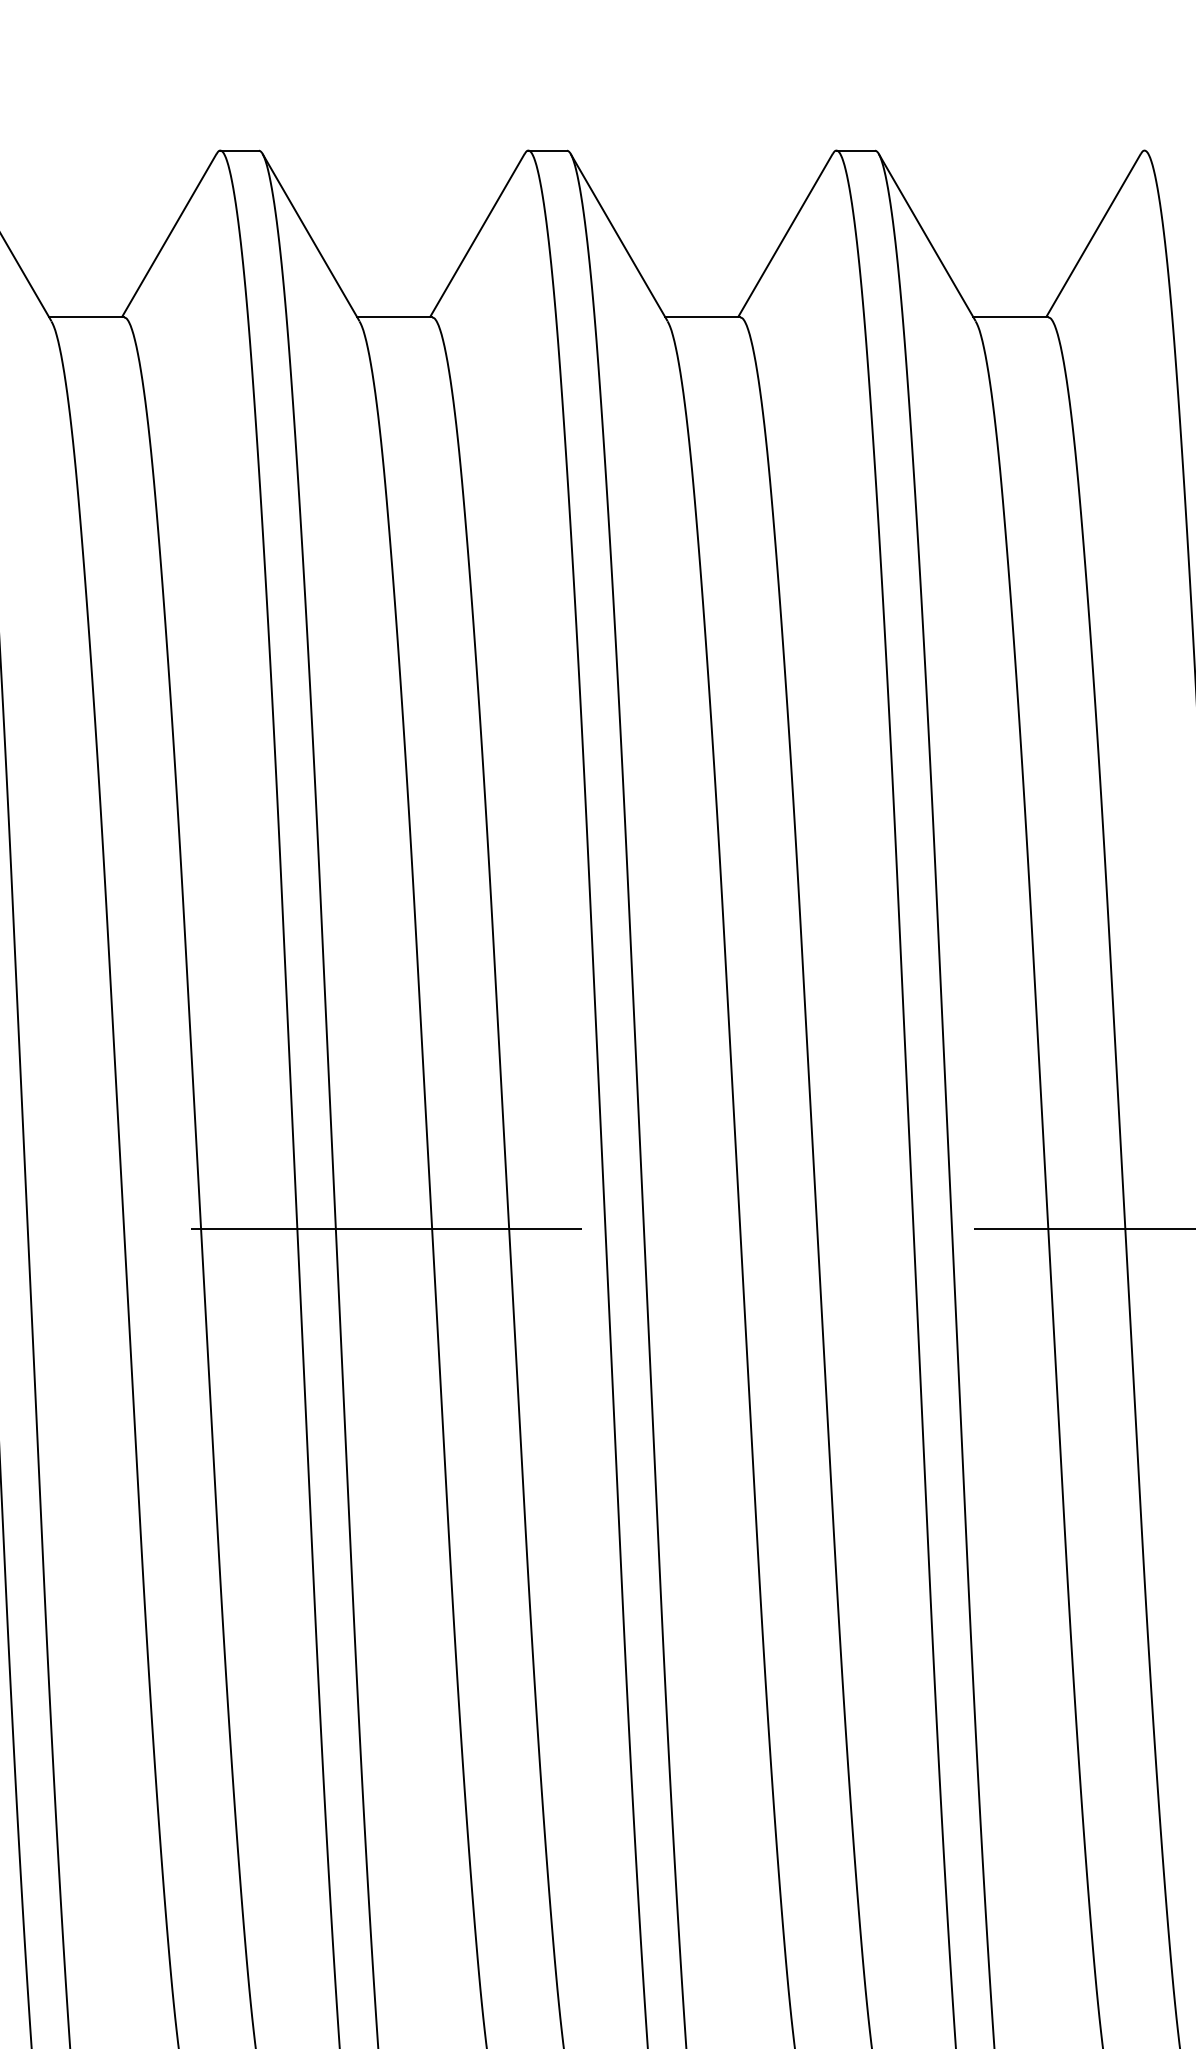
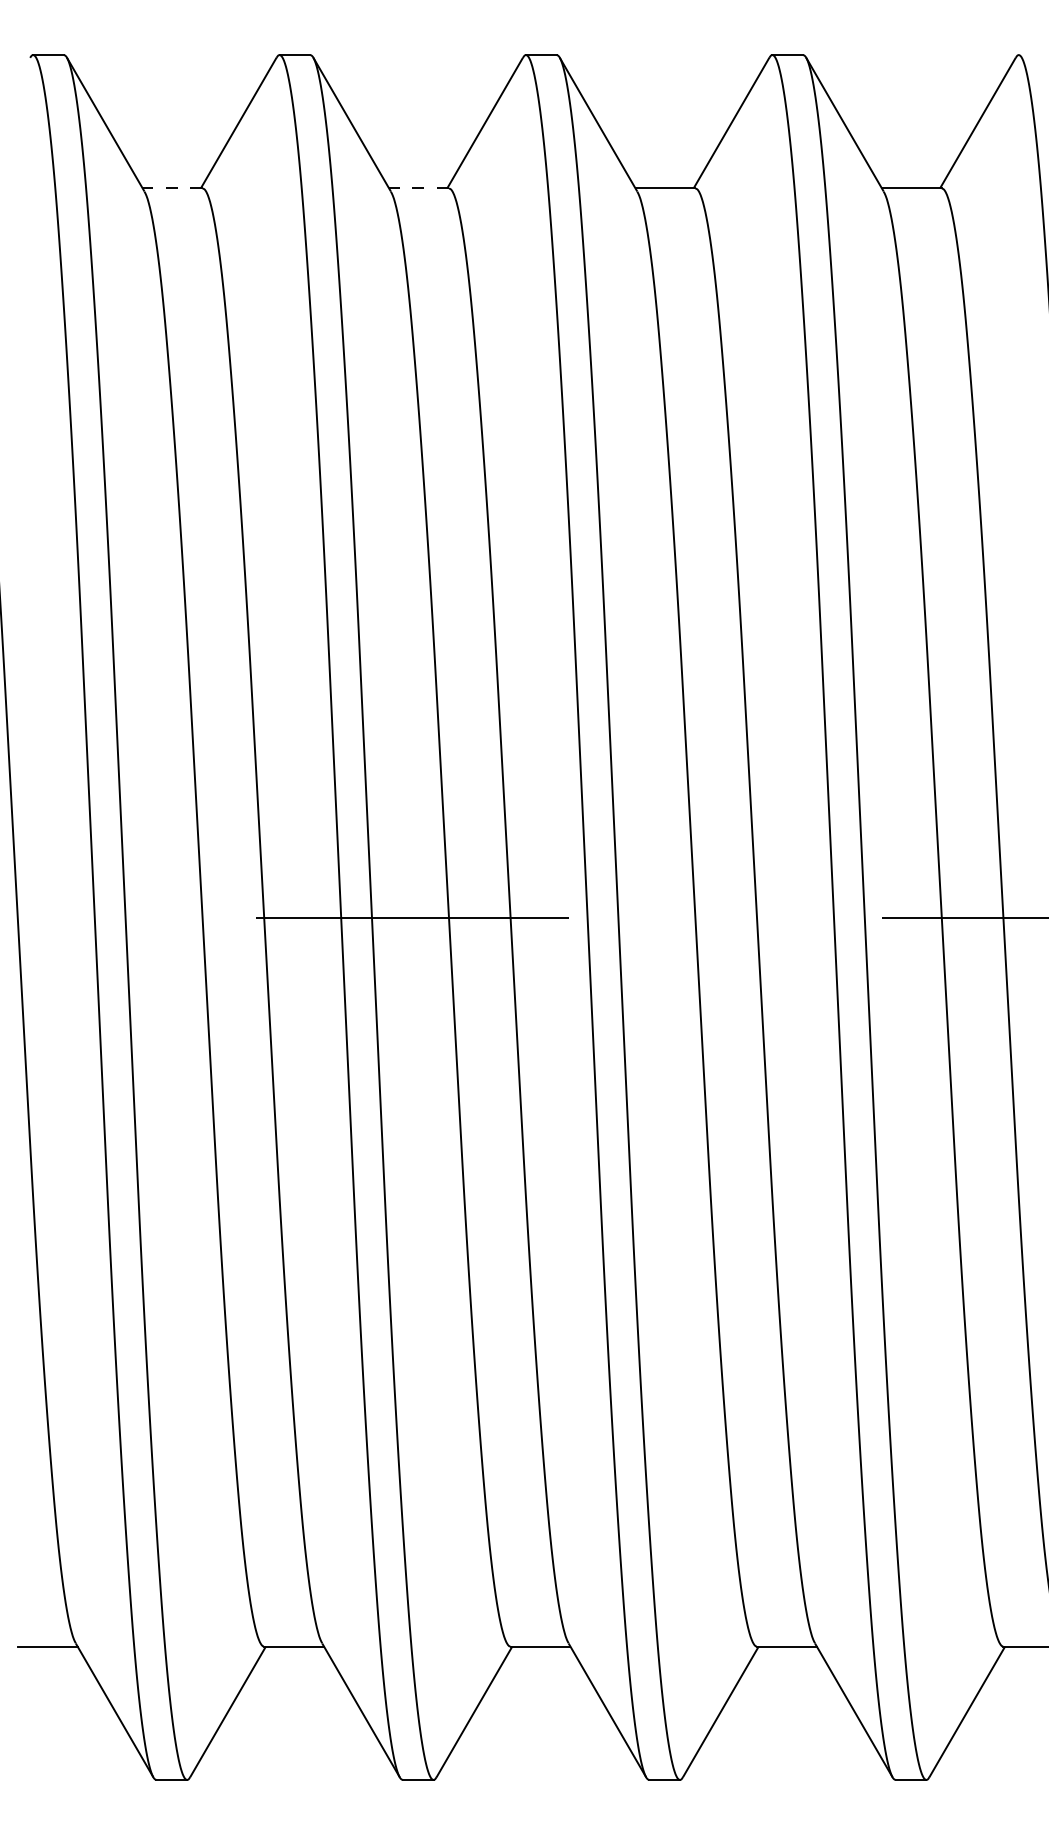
line: (86, 317) -> (172, 188), solid -> dashed
line: (395, 317) -> (419, 188), solid -> dashed

